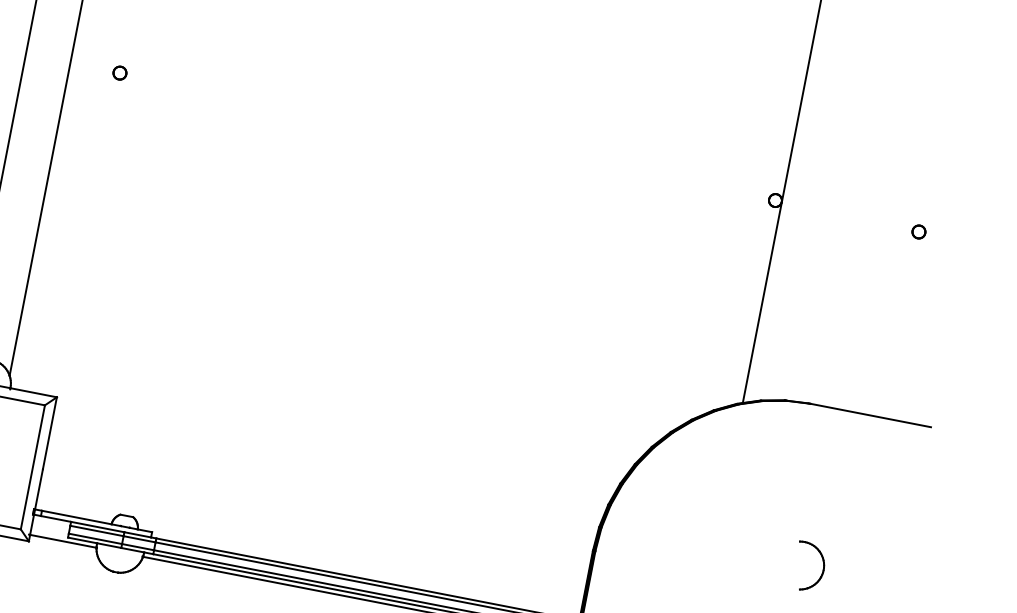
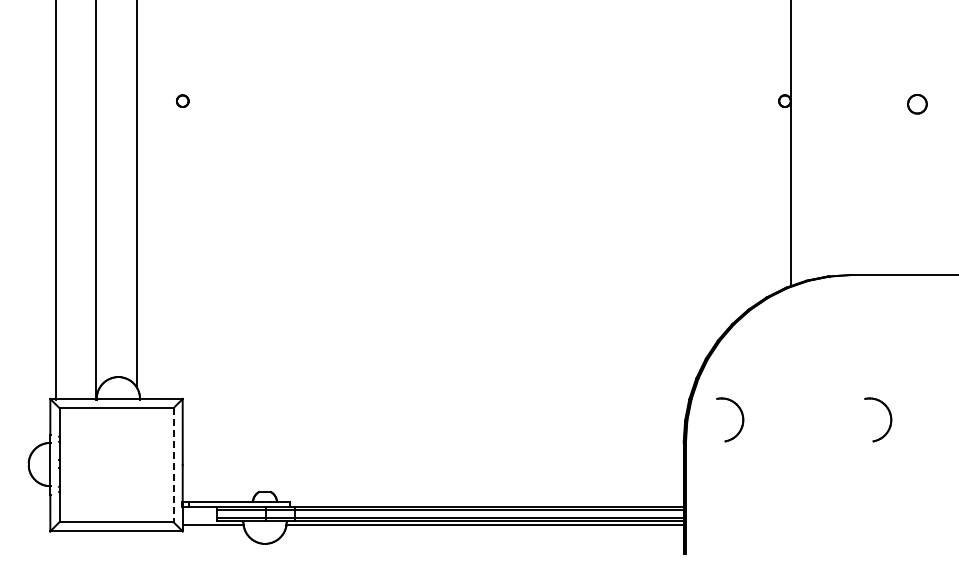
part: (918, 232) -> (917, 104), size x1.6
line: (32, 467) -> (173, 465), solid -> dashed
part: (661, 533) -> (741, 415), added

